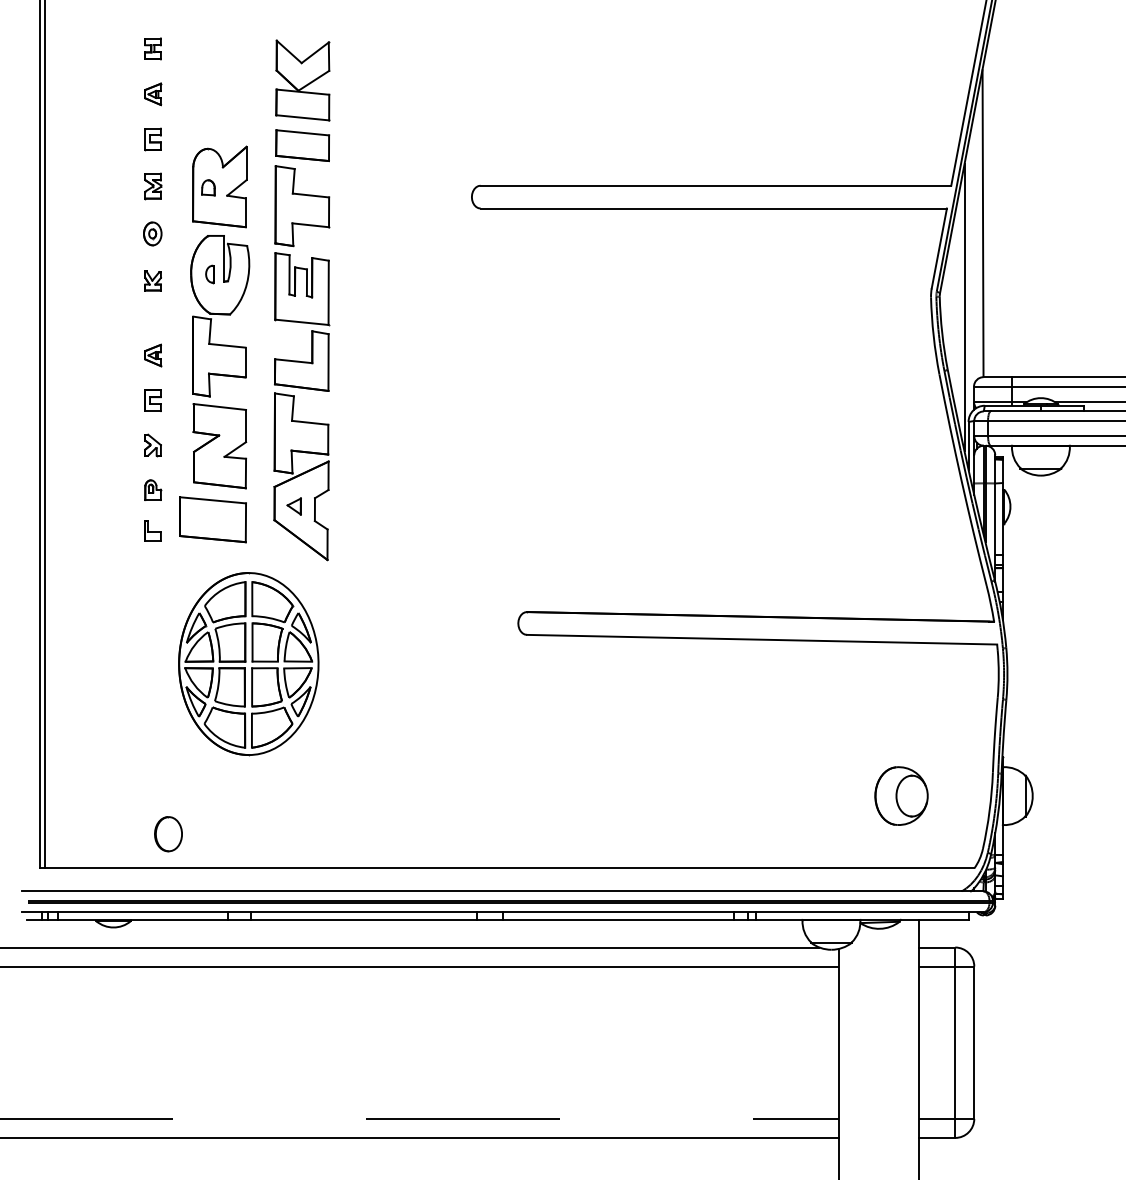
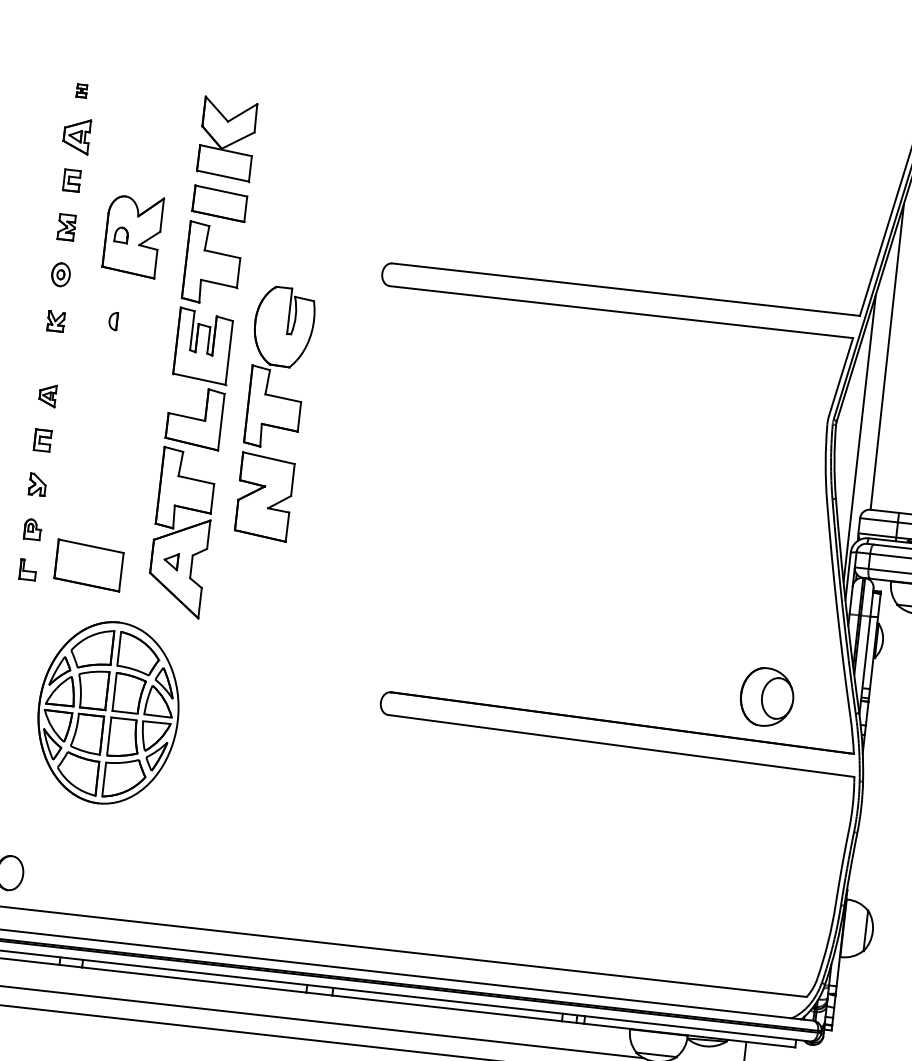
part: (152, 48) -> (81, 90), size x0.6
part: (153, 94) -> (77, 136), size x1.6
part: (220, 362) -> (274, 414), moved
part: (901, 795) -> (767, 696), moved

